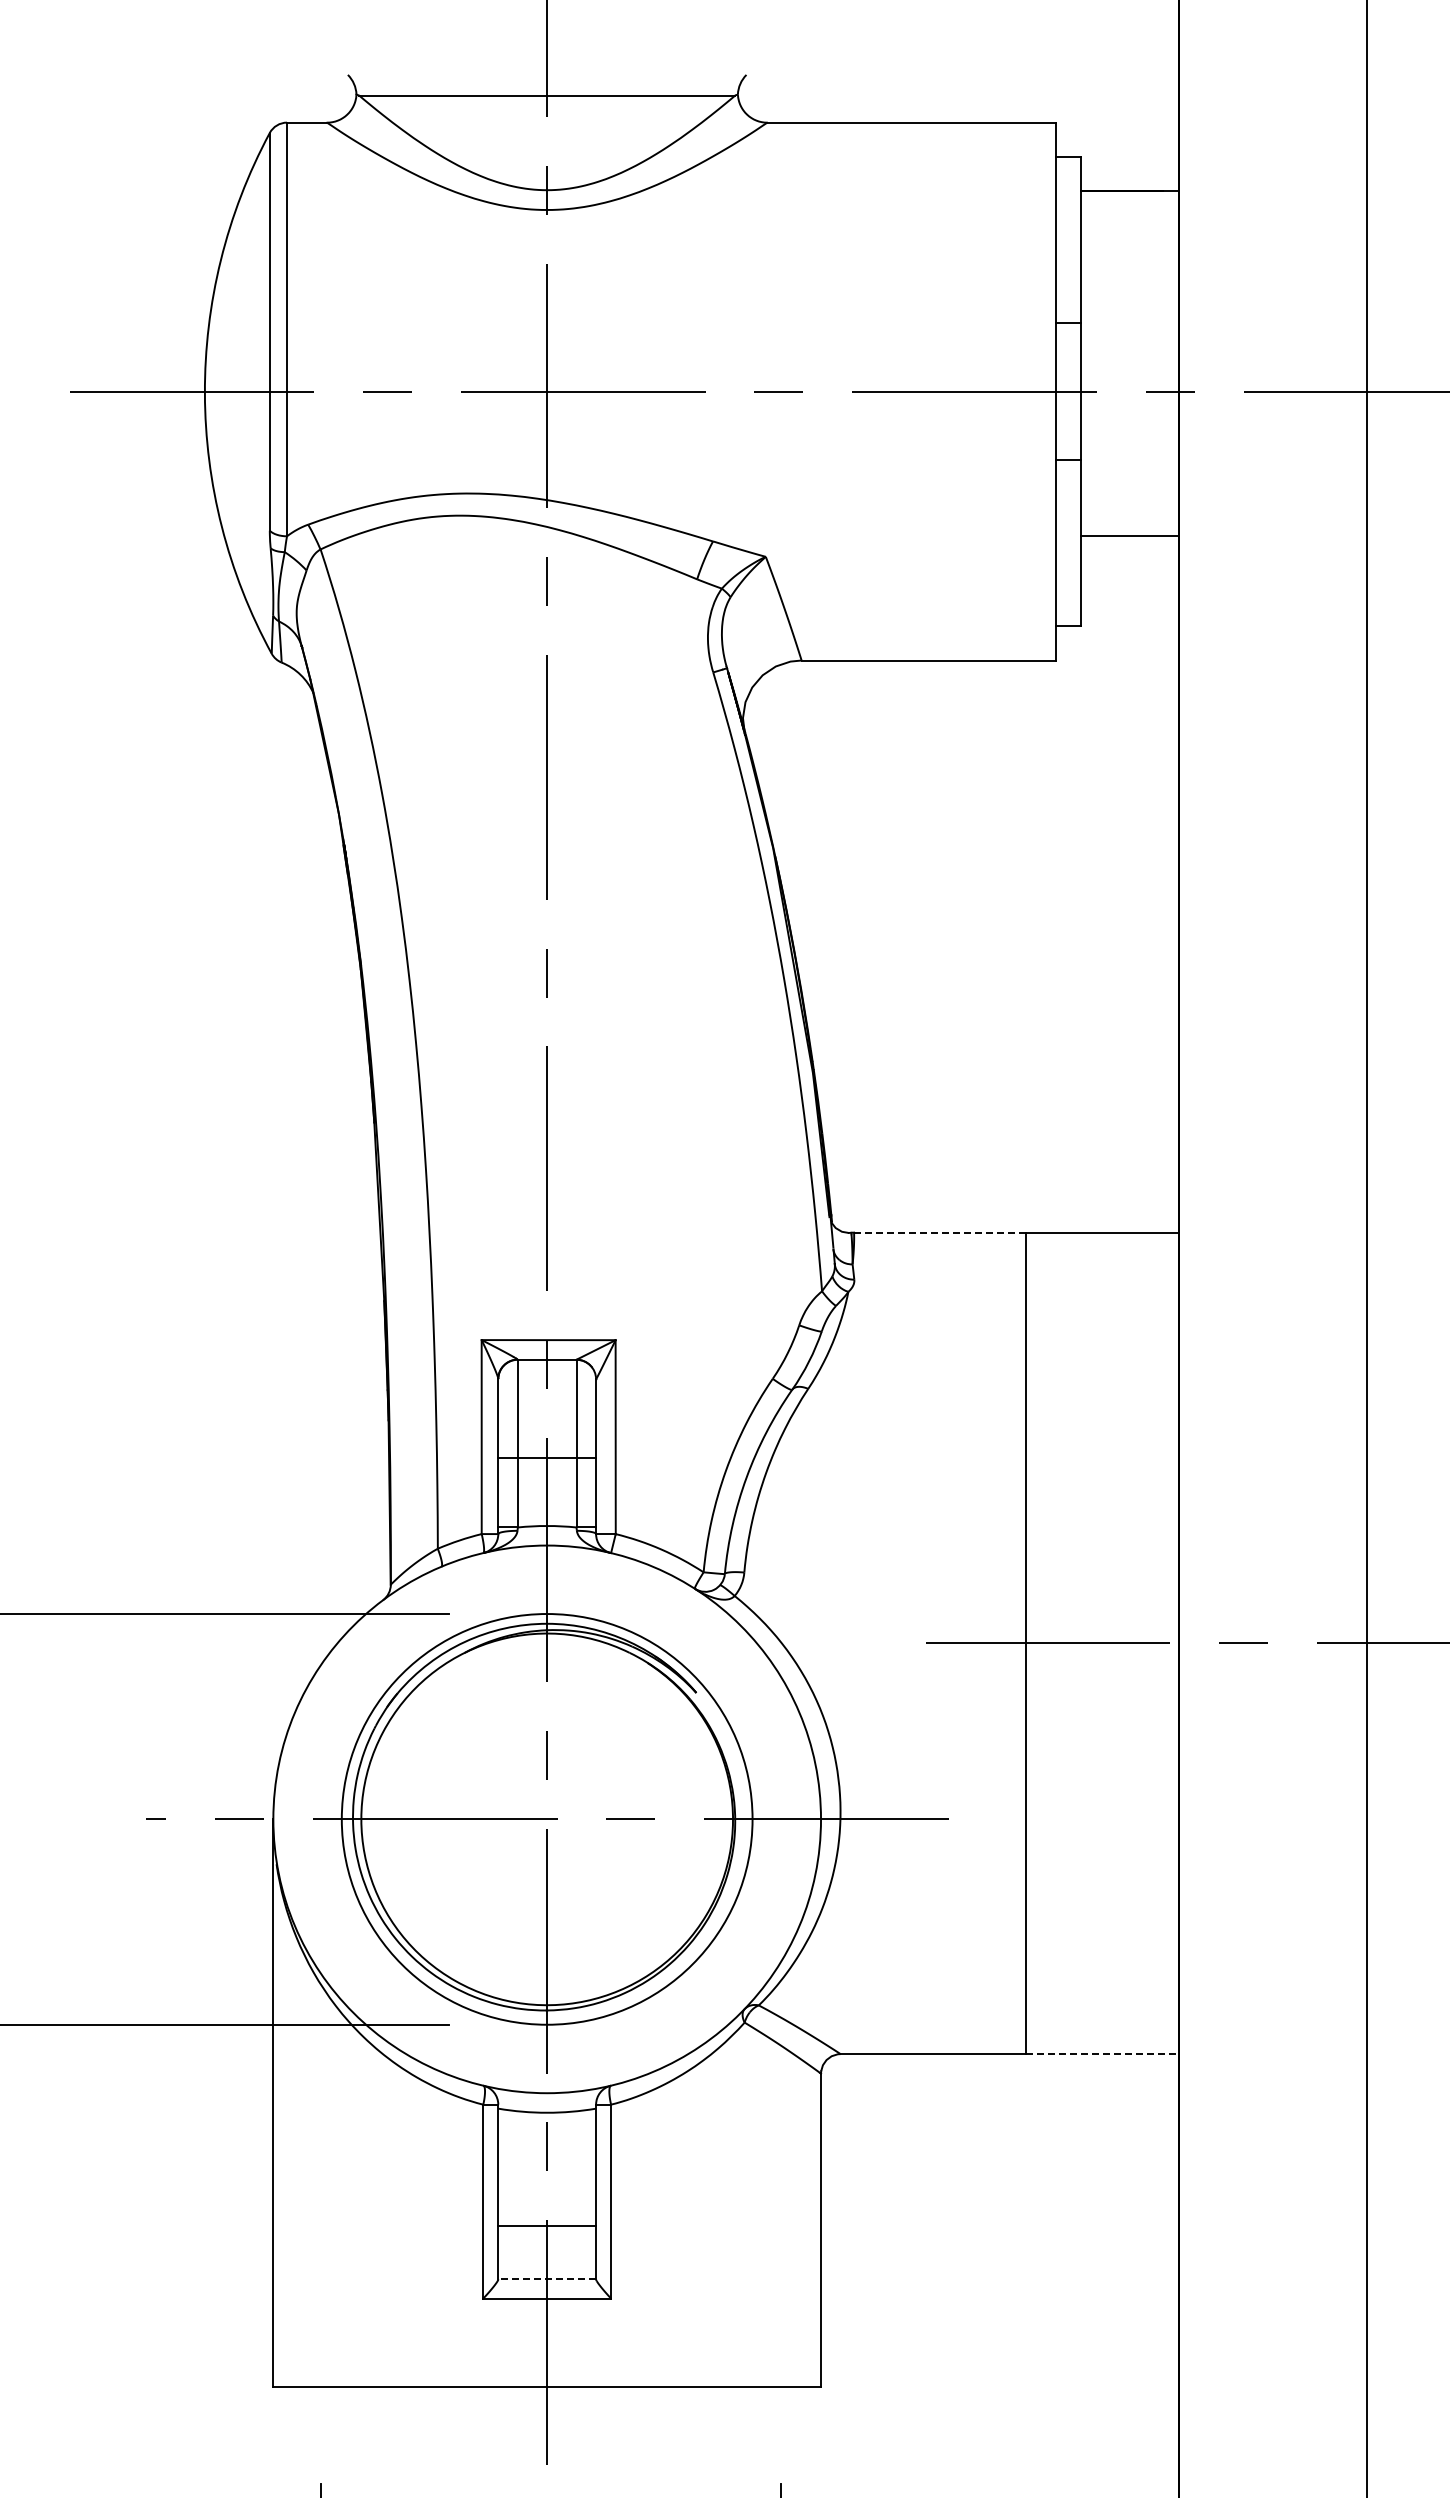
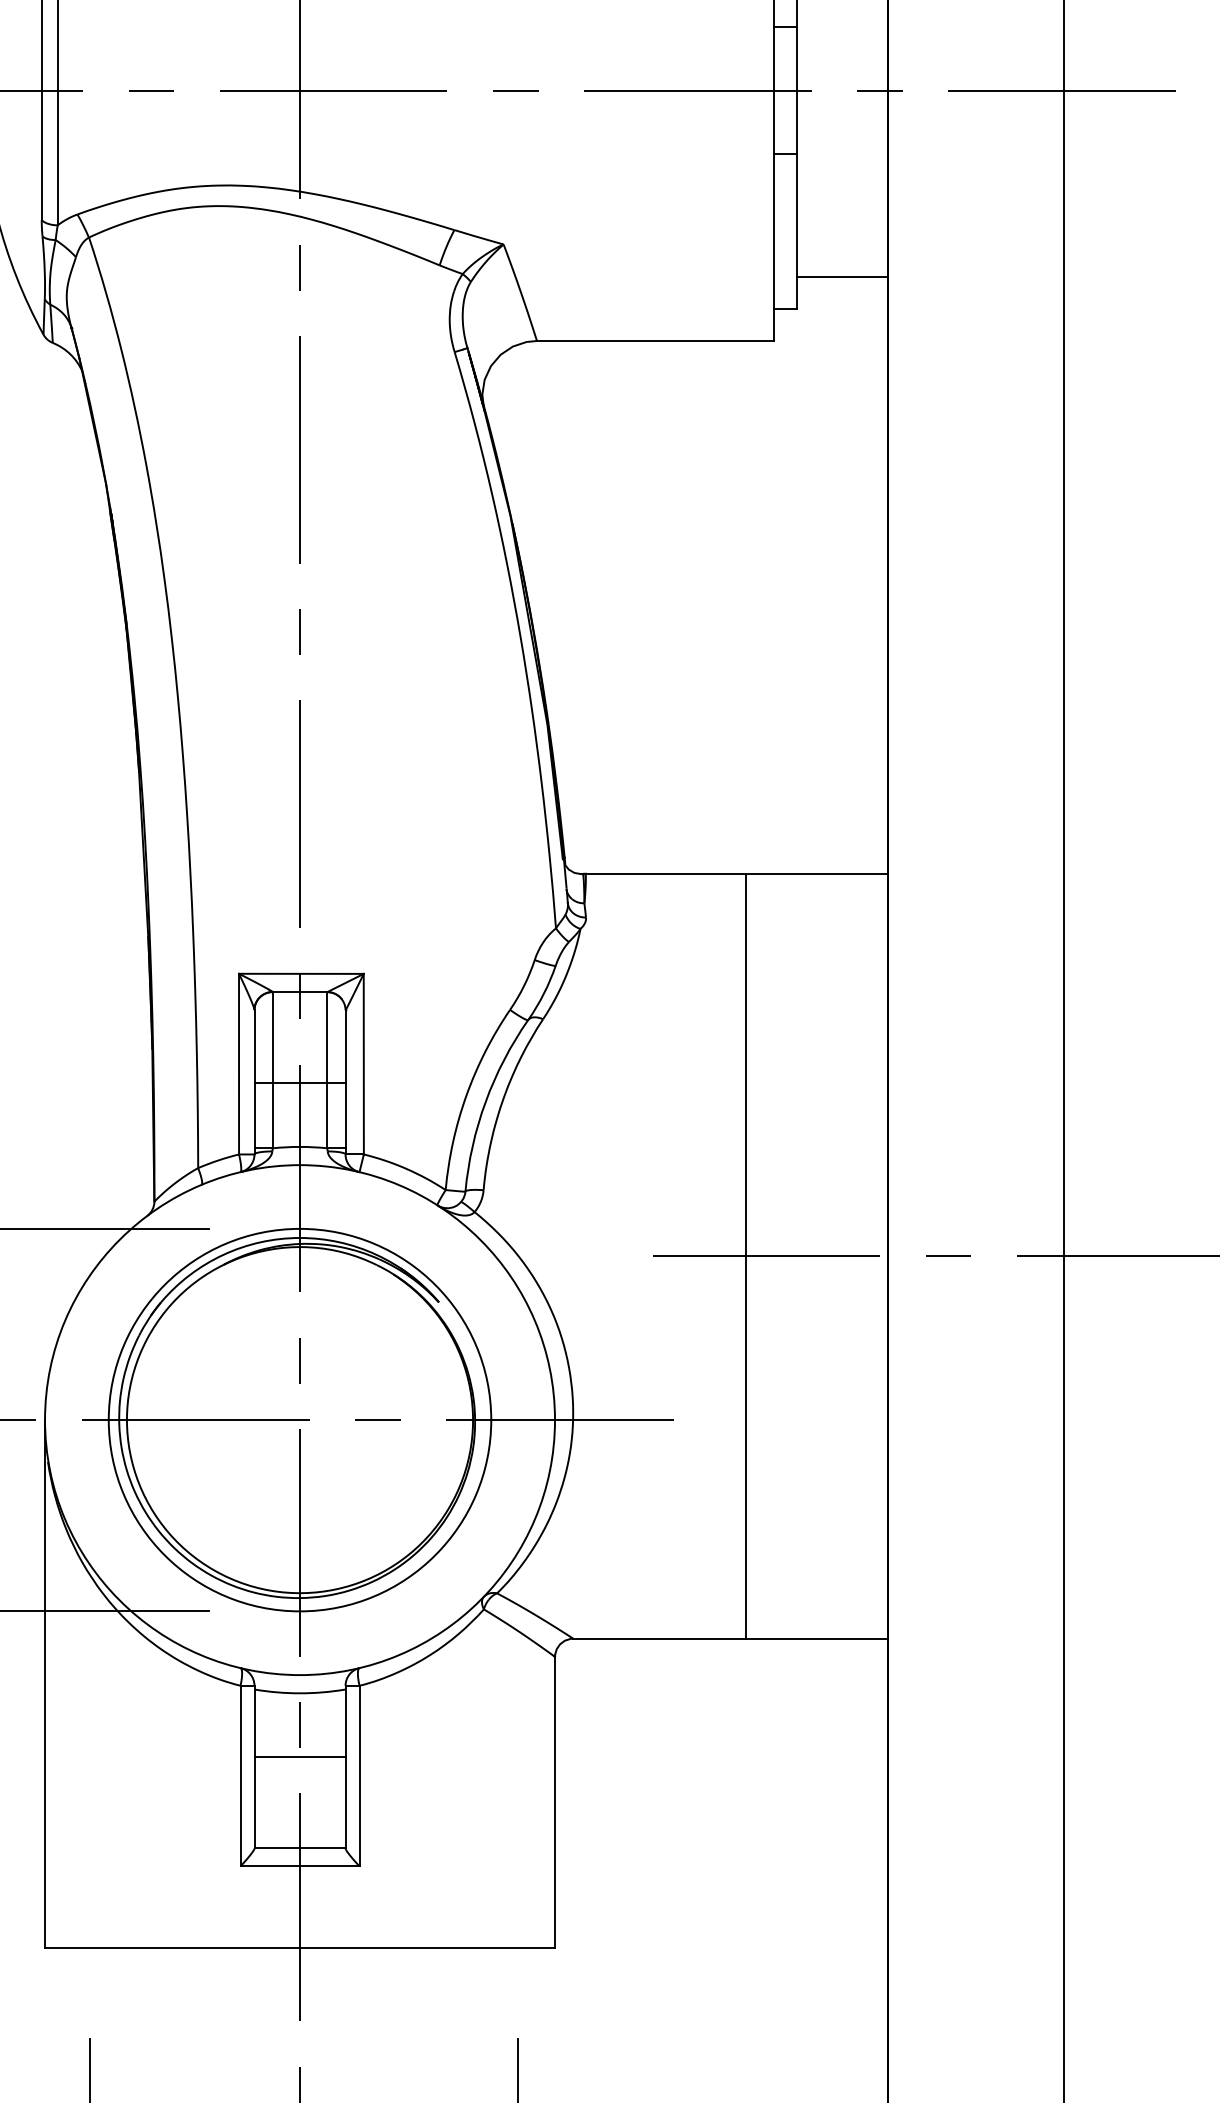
line: (1129, 536) -> (842, 277), moved
line: (939, 1232) -> (665, 873), dashed -> solid
line: (1103, 2054) -> (818, 1639), dashed -> solid
line: (547, 2226) -> (300, 1757), moved
line: (547, 2279) -> (300, 1848), dashed -> solid

